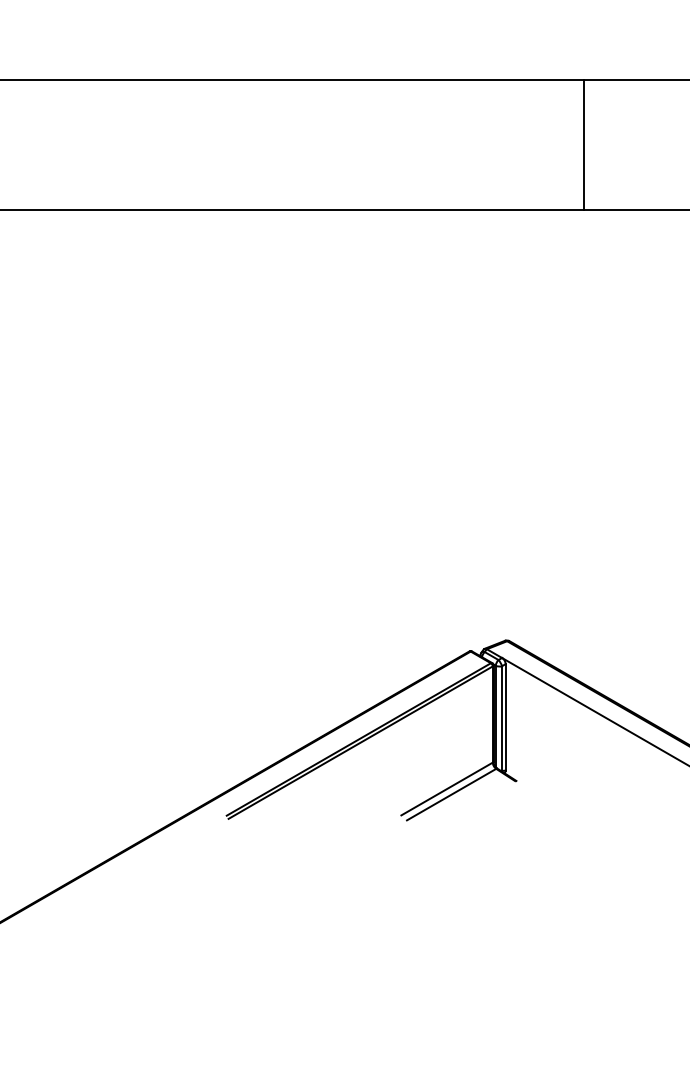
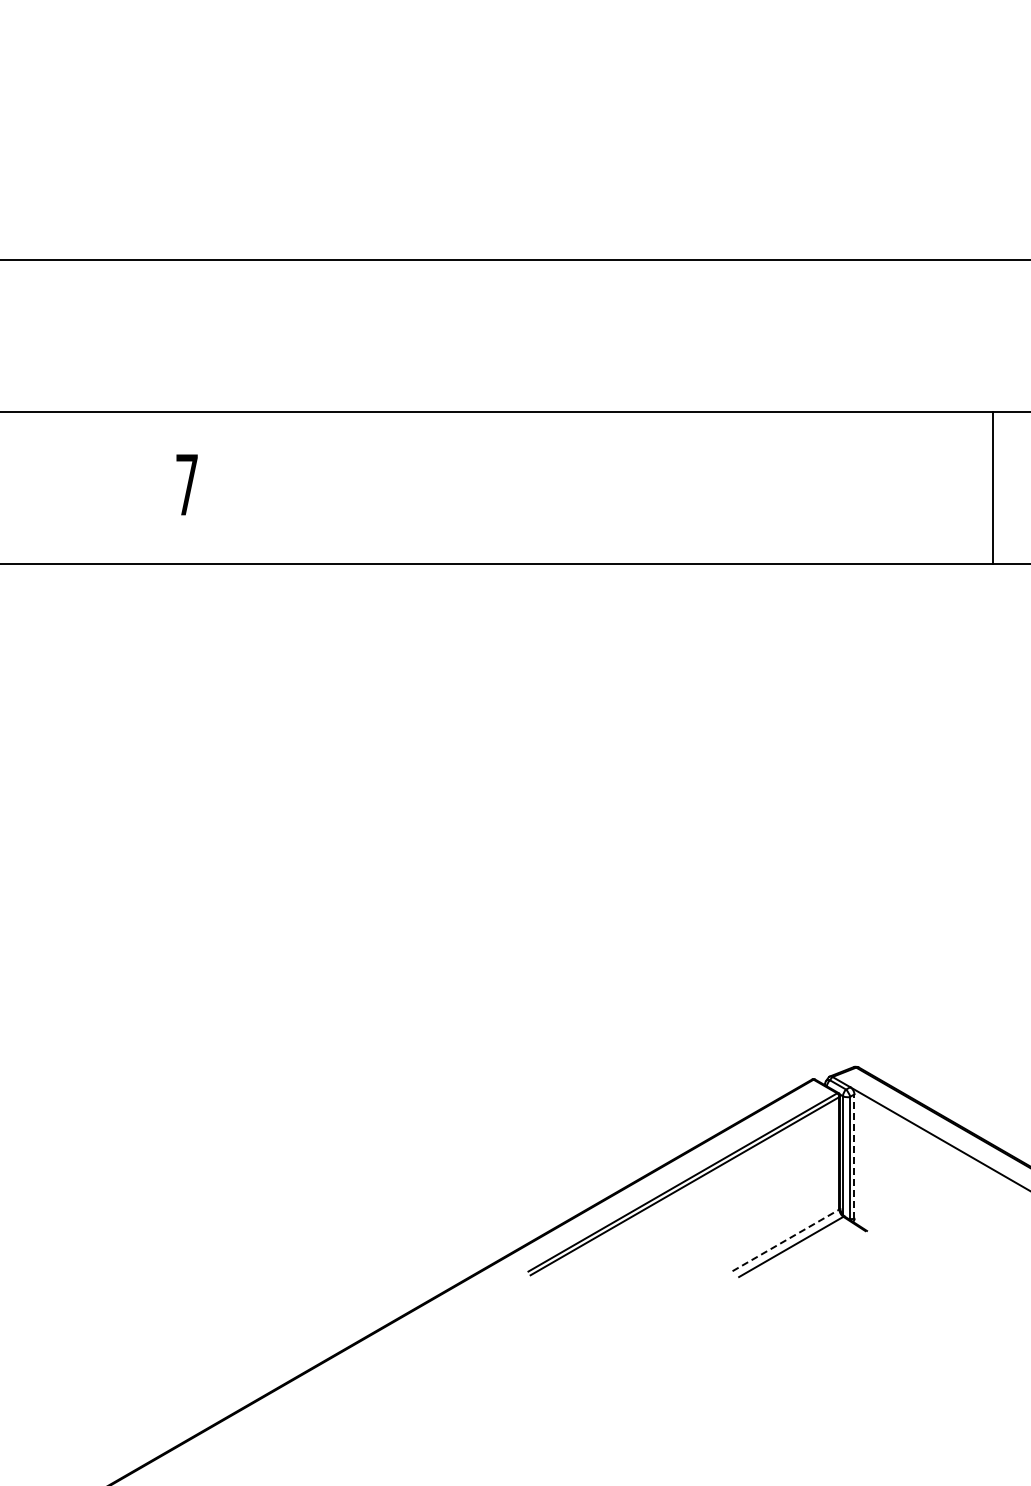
line: (584, 144) -> (993, 487), moved
line: (505, 717) -> (854, 1156), solid -> dashed
line: (446, 789) -> (785, 1240), solid -> dashed

